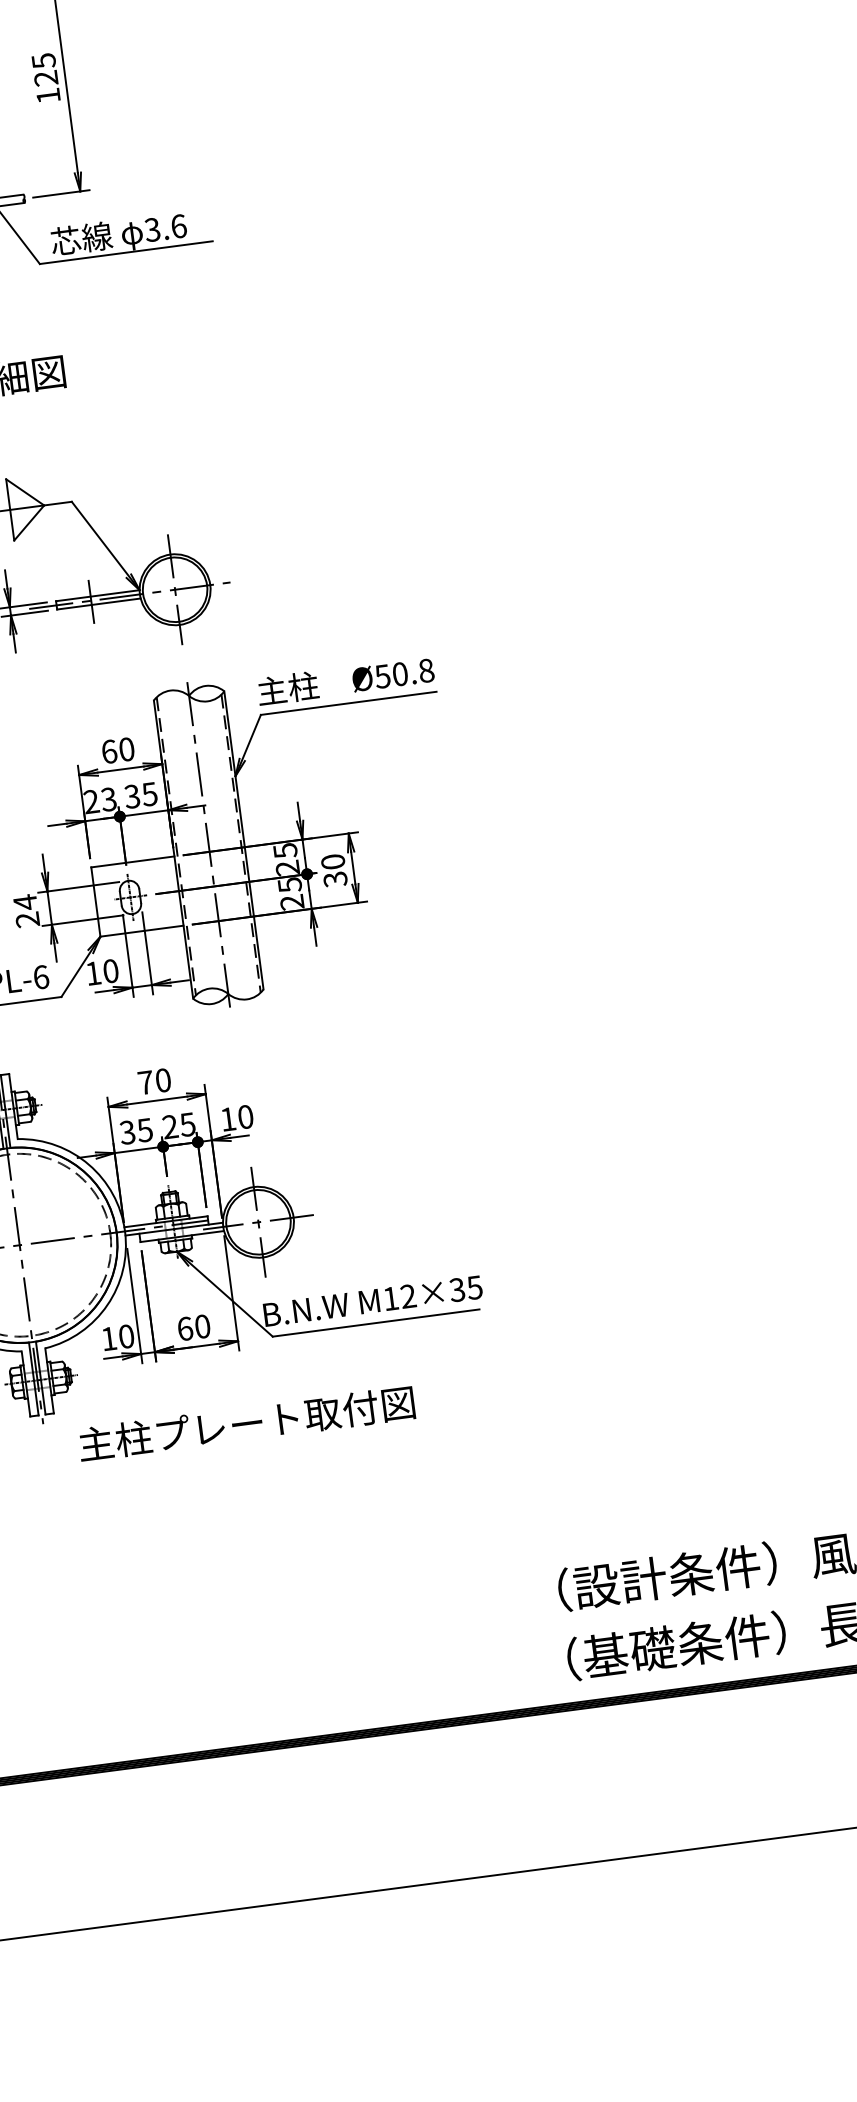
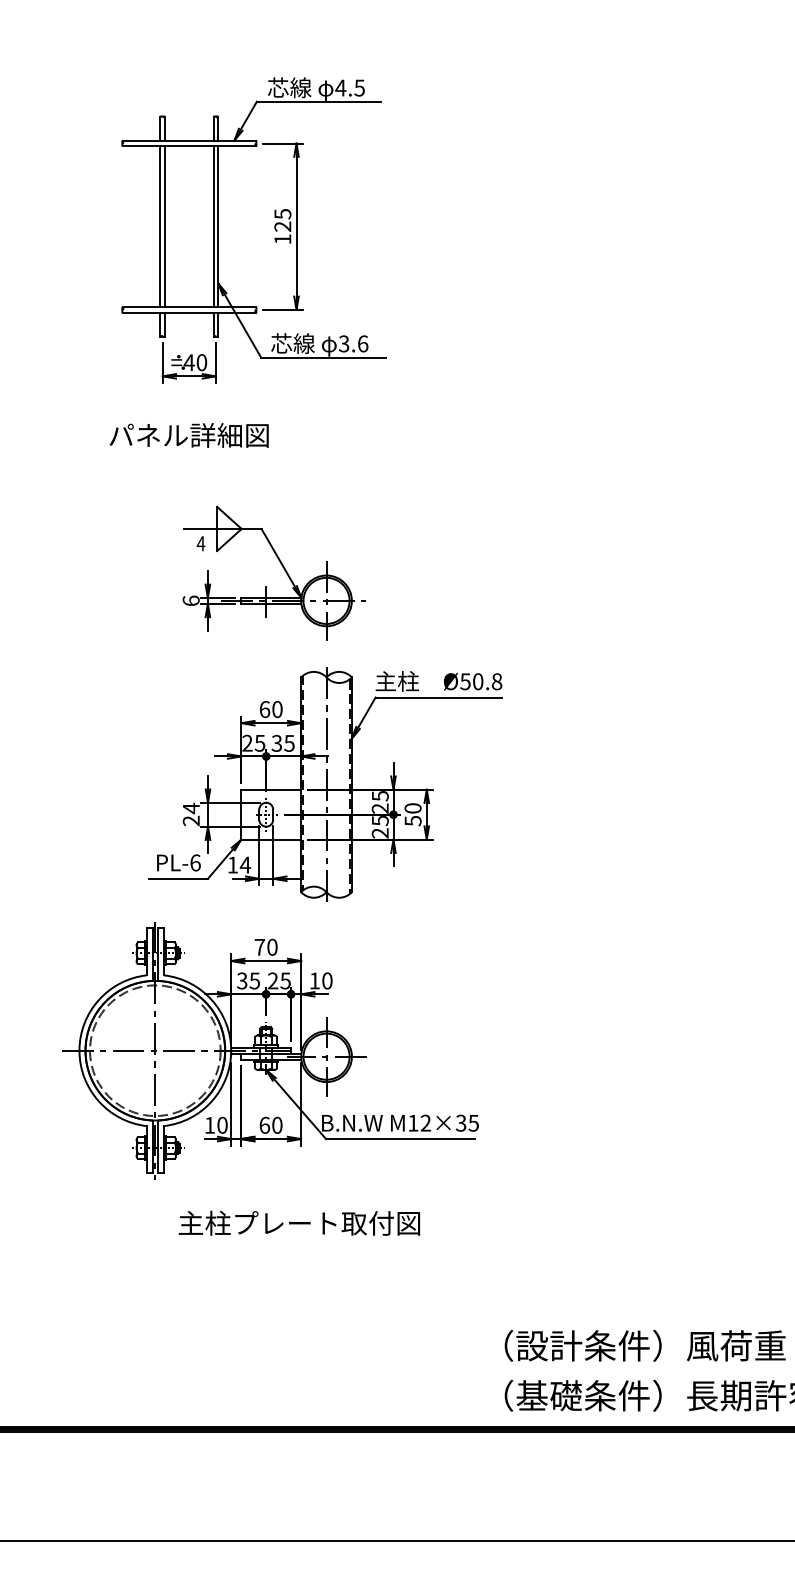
text: (109, 798) -> (260, 742), 23 -> 25
text: (334, 878) -> (412, 820), 30 -> 50
text: (110, 970) -> (245, 864), 10 -> 14
text: (246, 1422) -> (299, 1222), moved

